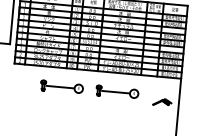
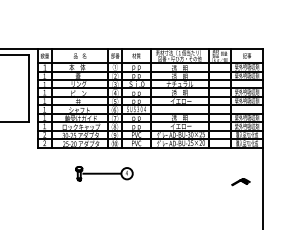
part: (117, 92) -> (179, 173), removed
part: (161, 102) -> (240, 182), size x0.71

